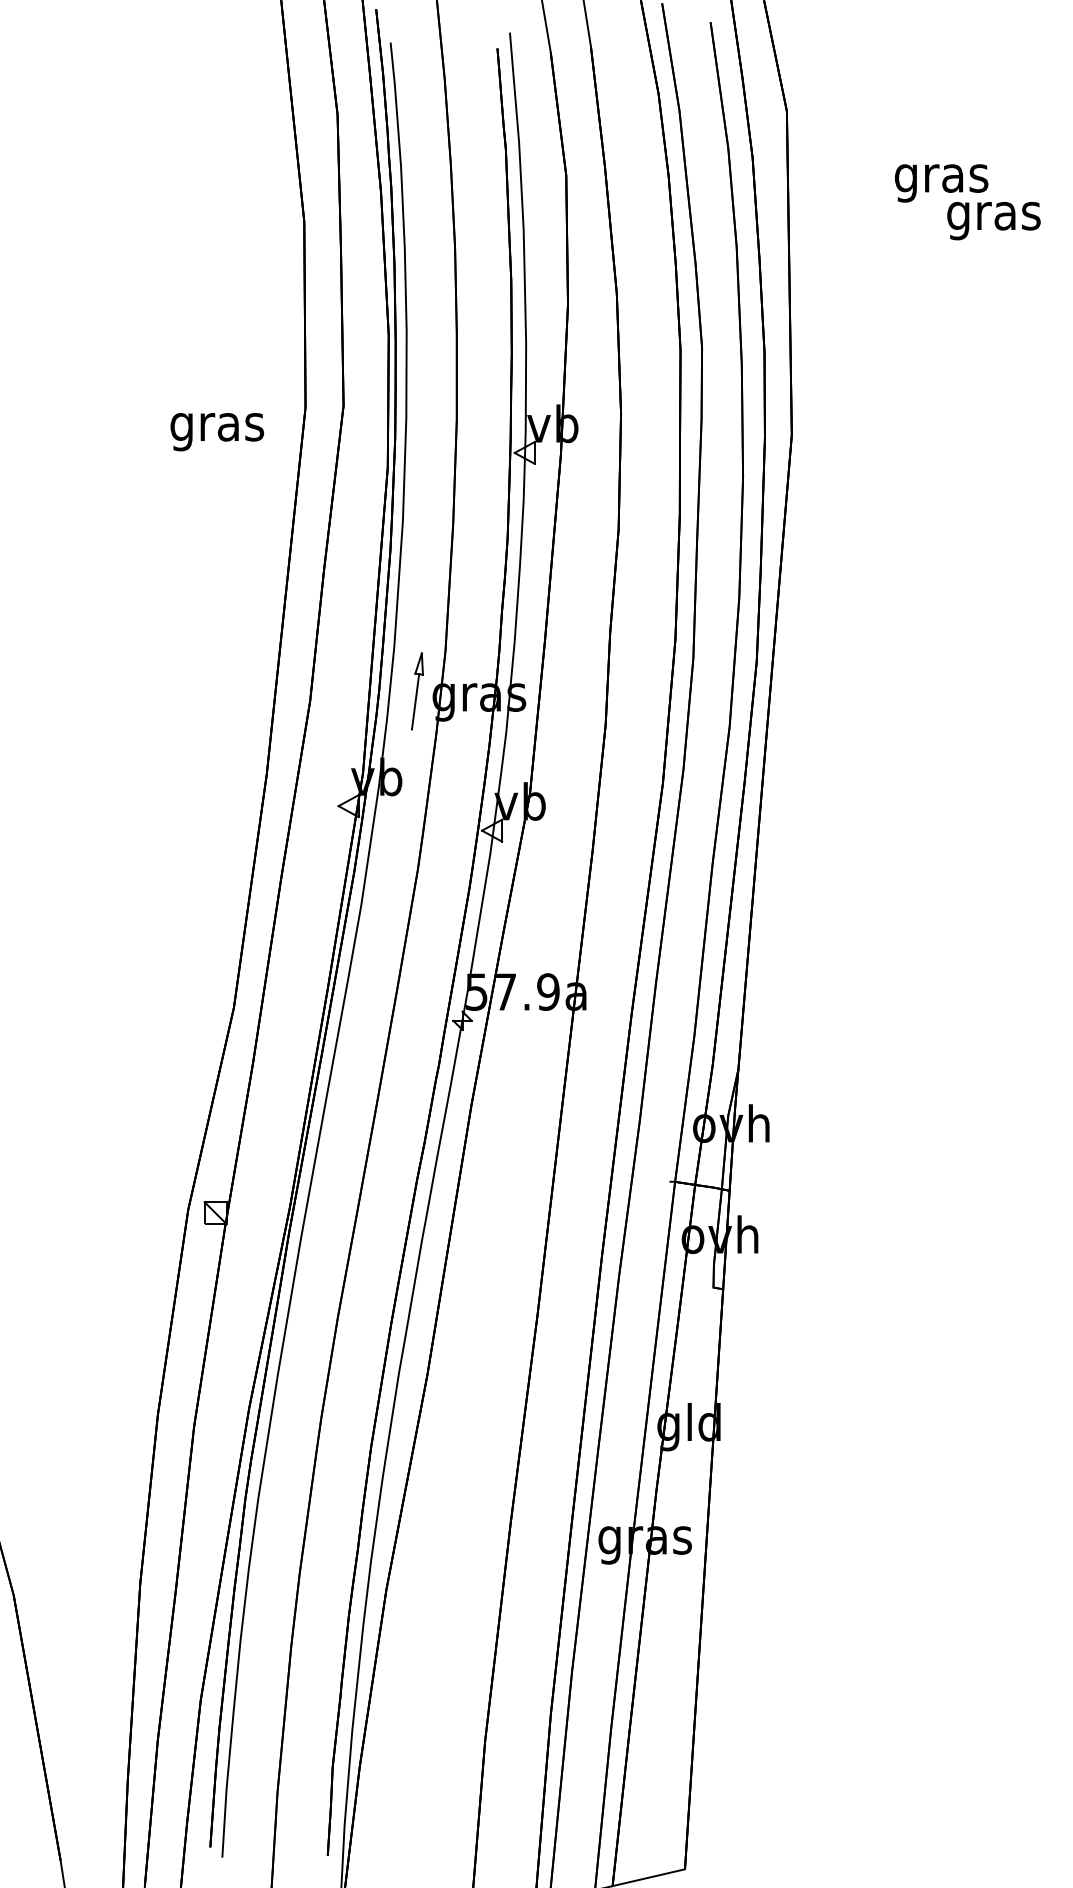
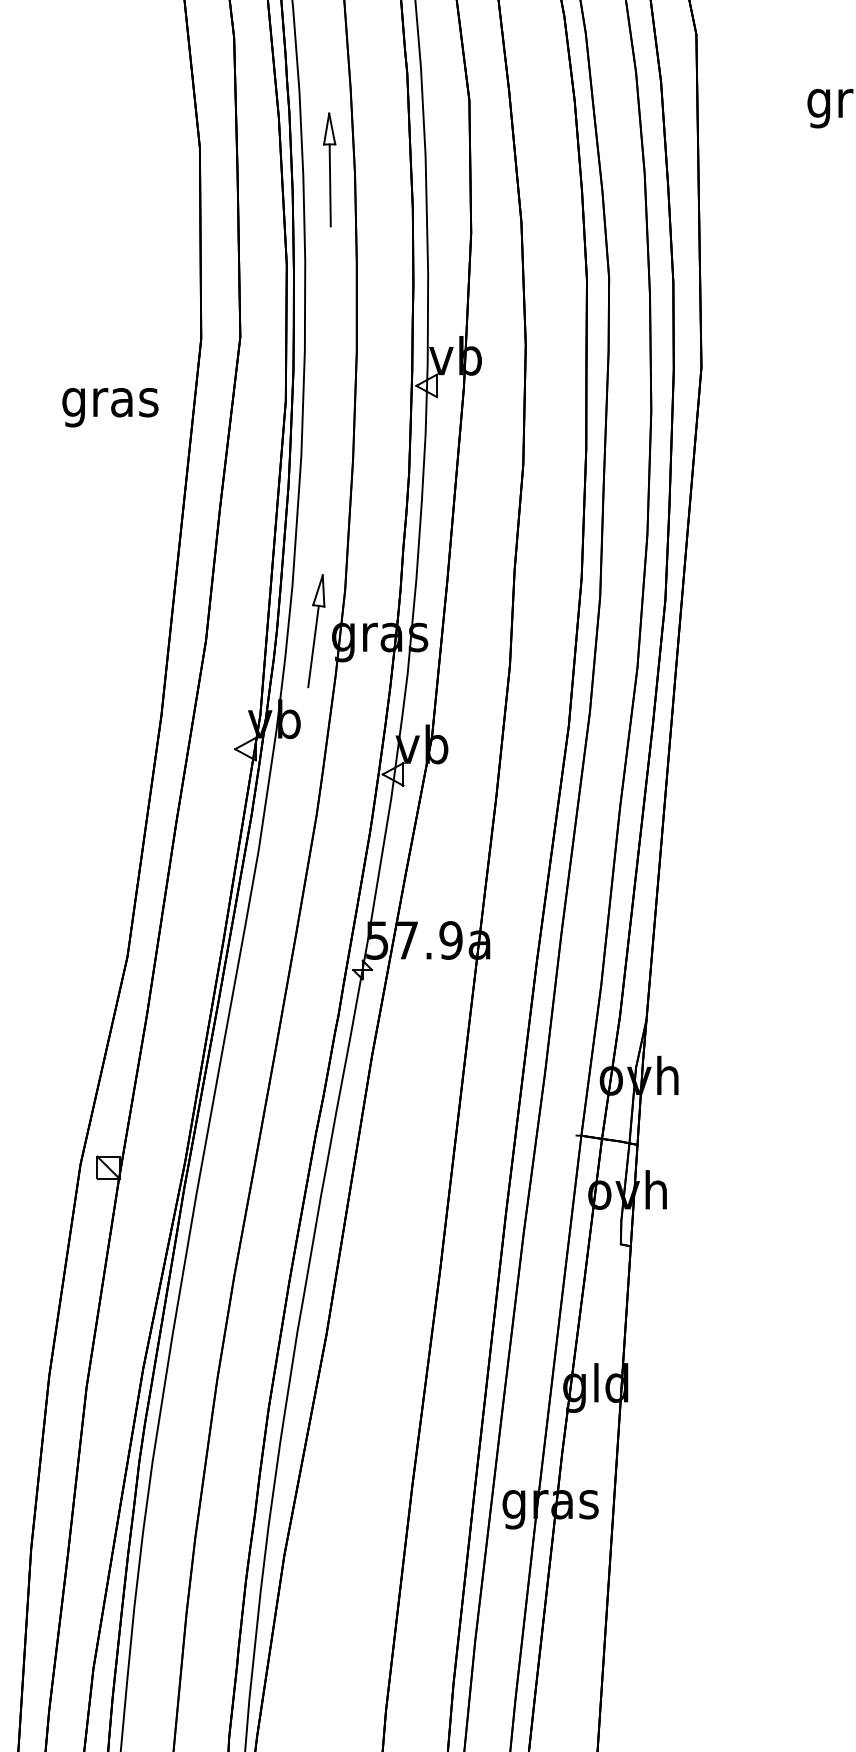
part: (430, 242) -> (329, 169), added
text: (217, 432) -> (110, 408), moved
part: (417, 691) -> (316, 631), size x1.43

